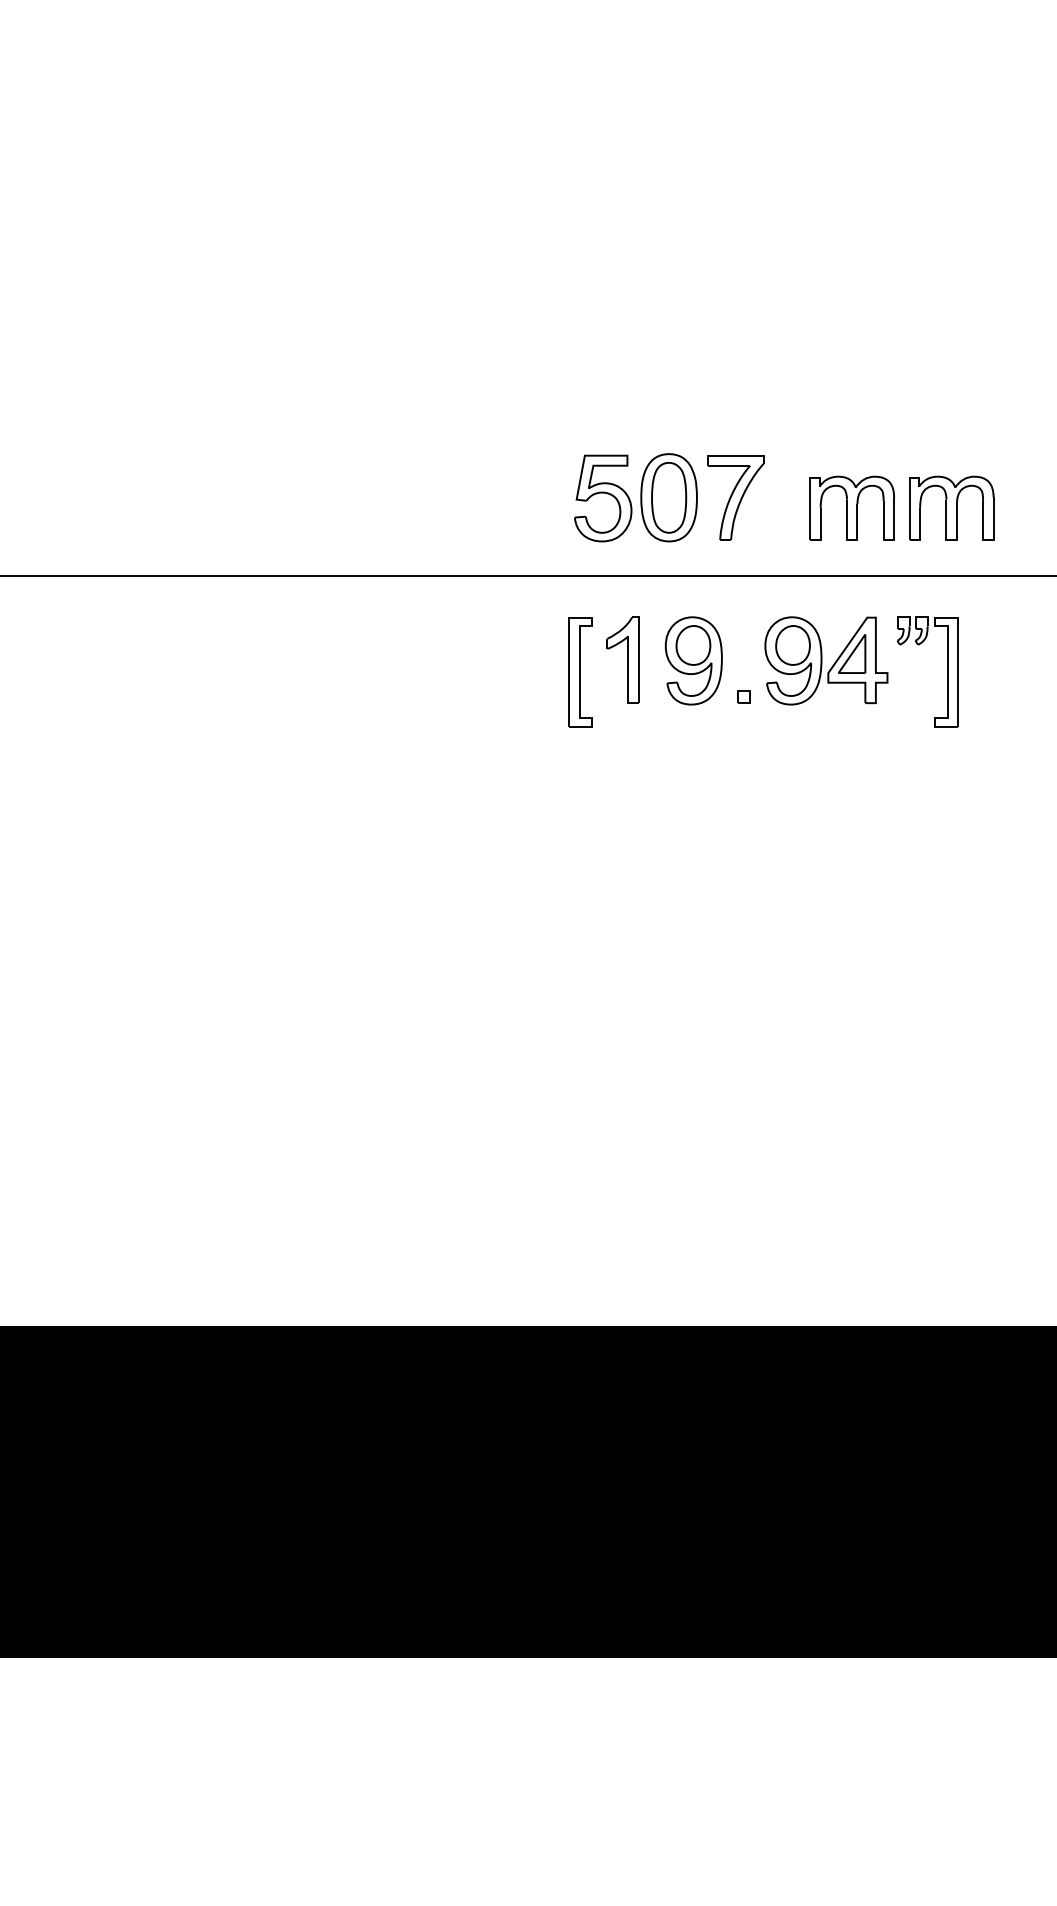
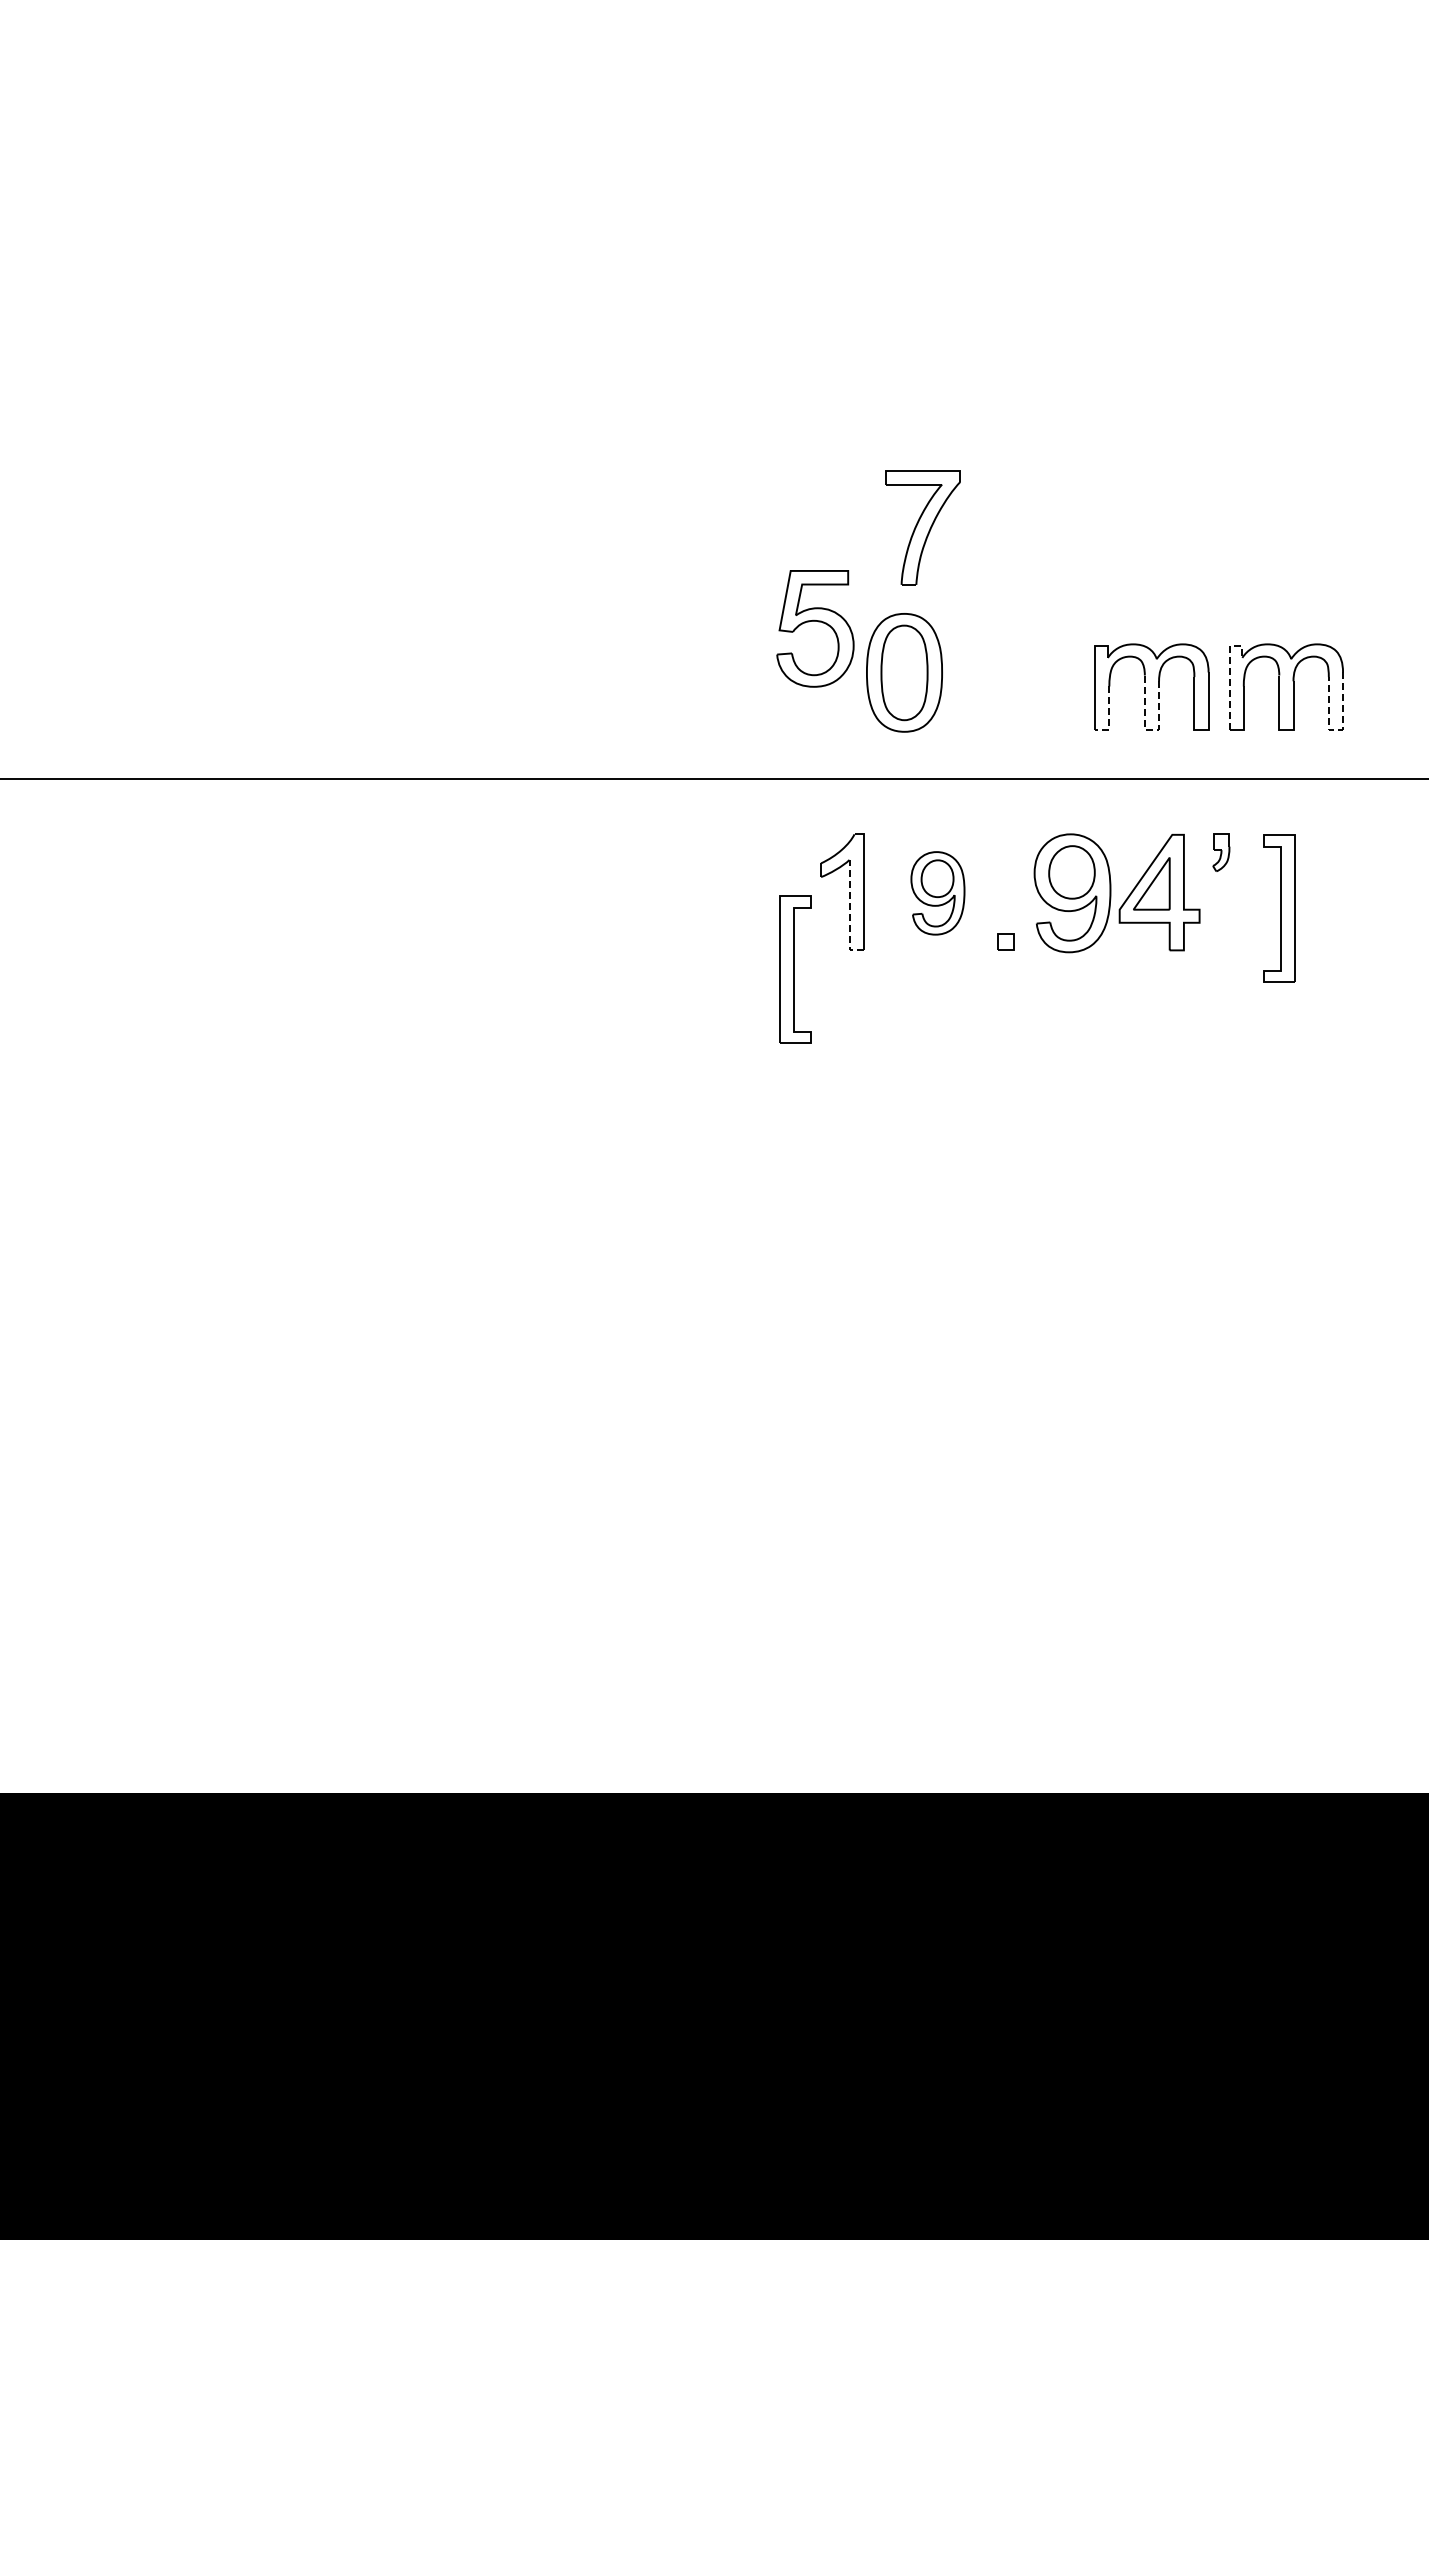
part: (605, 493) -> (818, 622), moved
part: (735, 497) -> (922, 527), moved
line: (909, 499) -> (1229, 674), solid -> dashed
line: (820, 530) -> (1109, 716), solid -> dashed
line: (849, 539) -> (1148, 729), solid -> dashed
line: (990, 539) -> (1338, 729), solid -> dashed
part: (921, 630) -> (1245, 852), removed
part: (693, 661) -> (937, 893), size x0.7
part: (581, 672) -> (795, 969), moved
line: (628, 675) -> (849, 912), solid -> dashed

